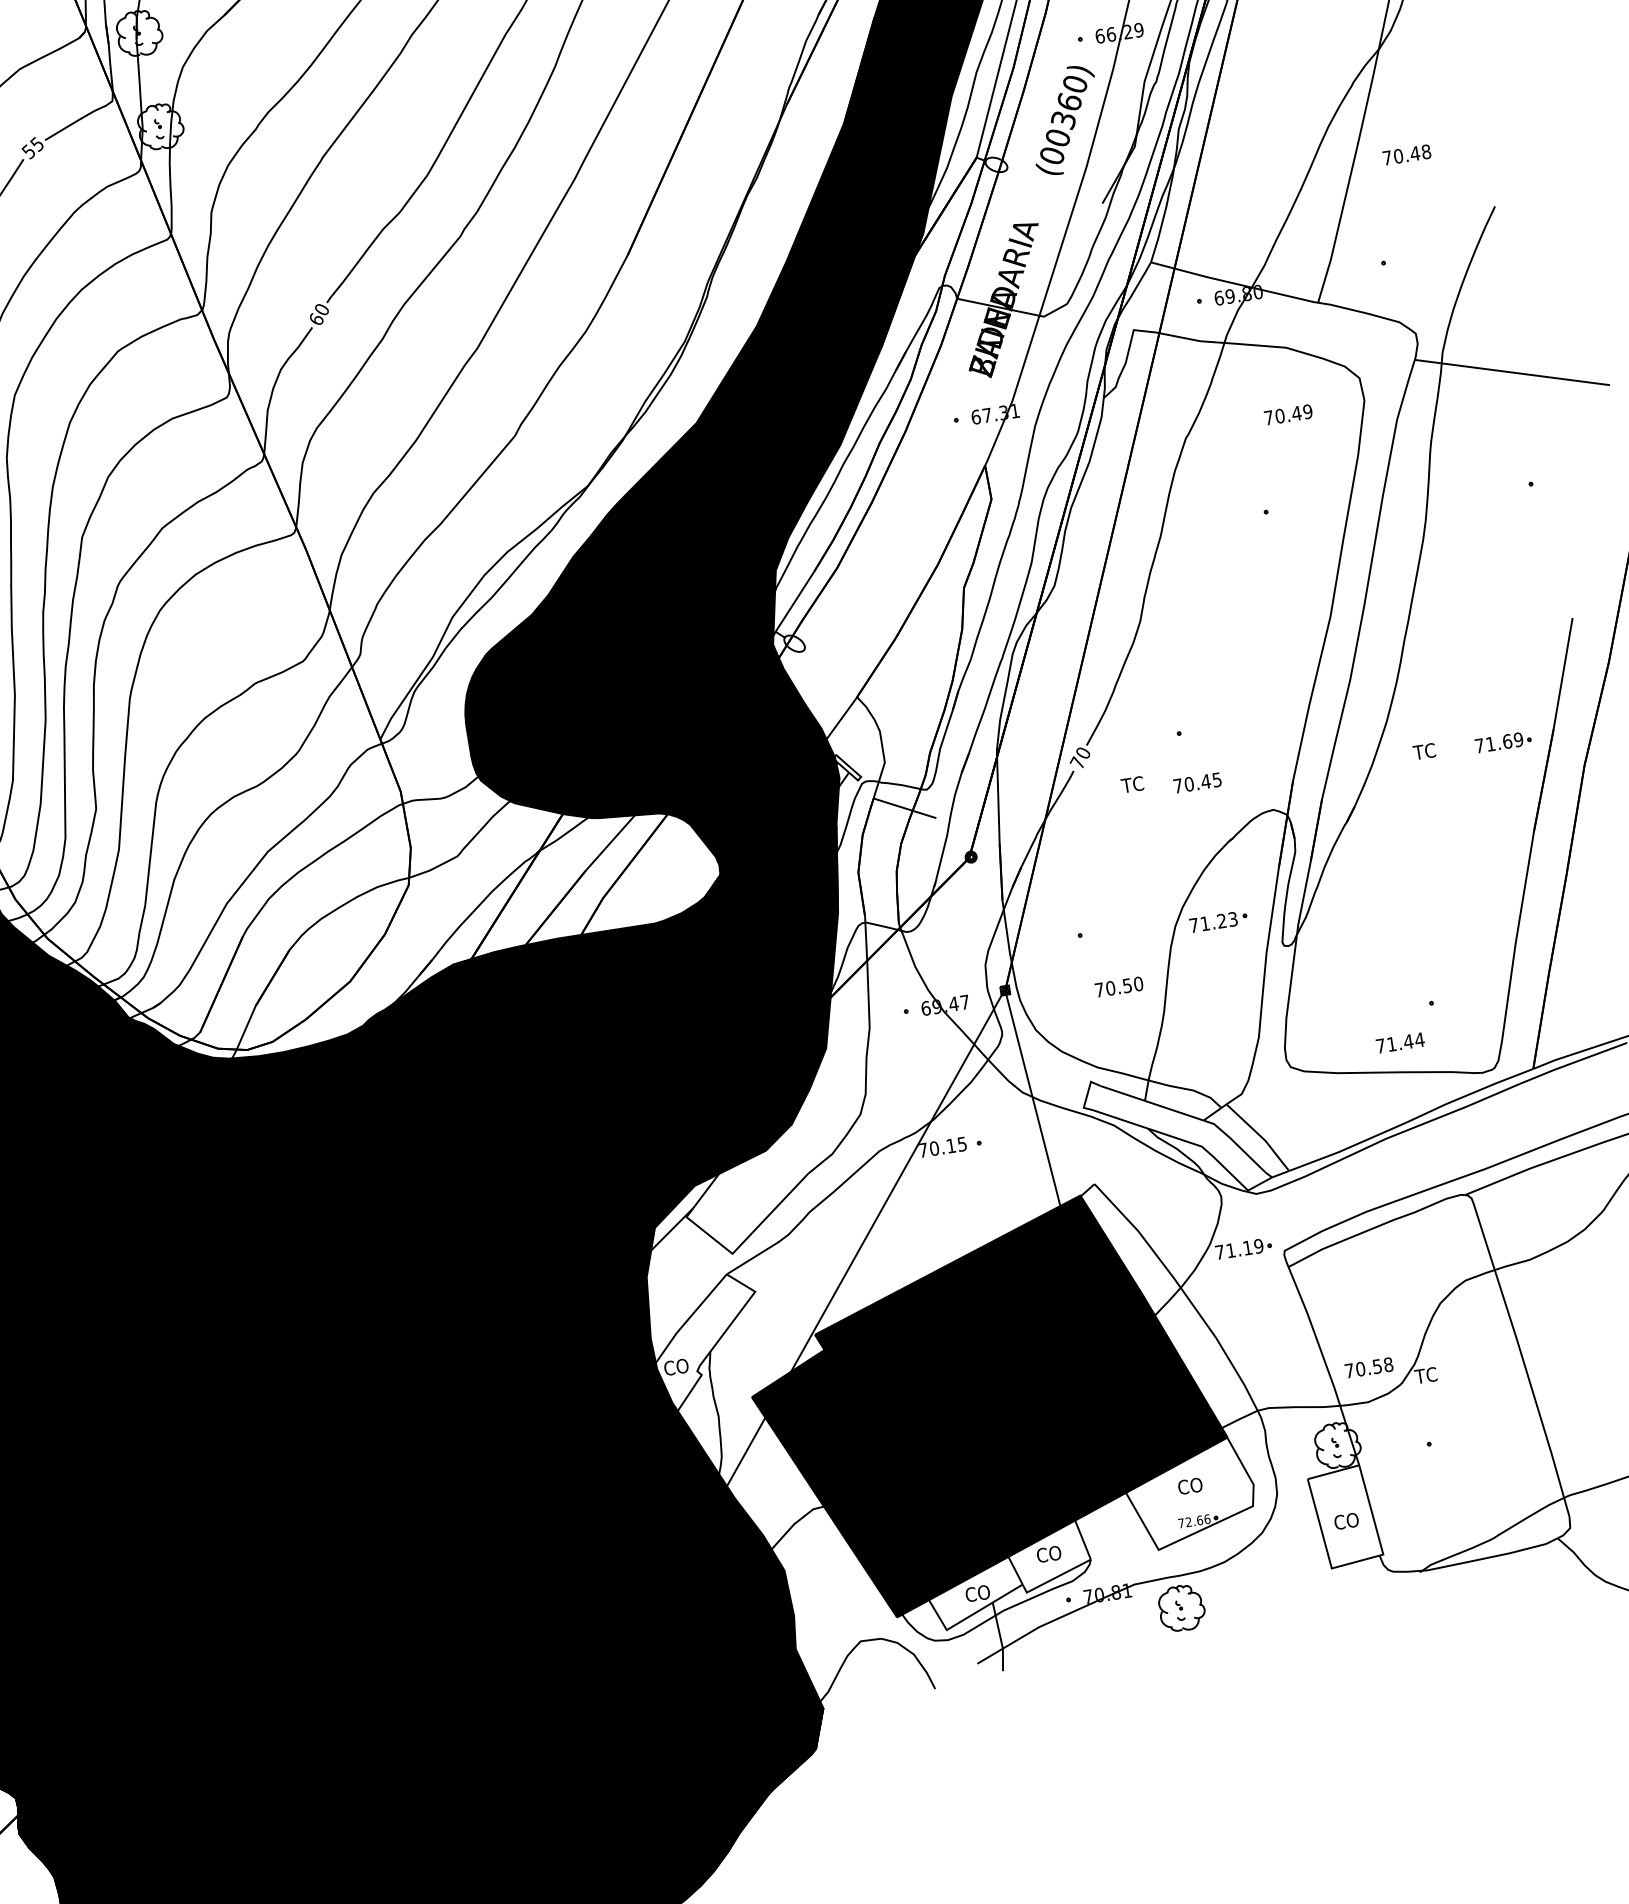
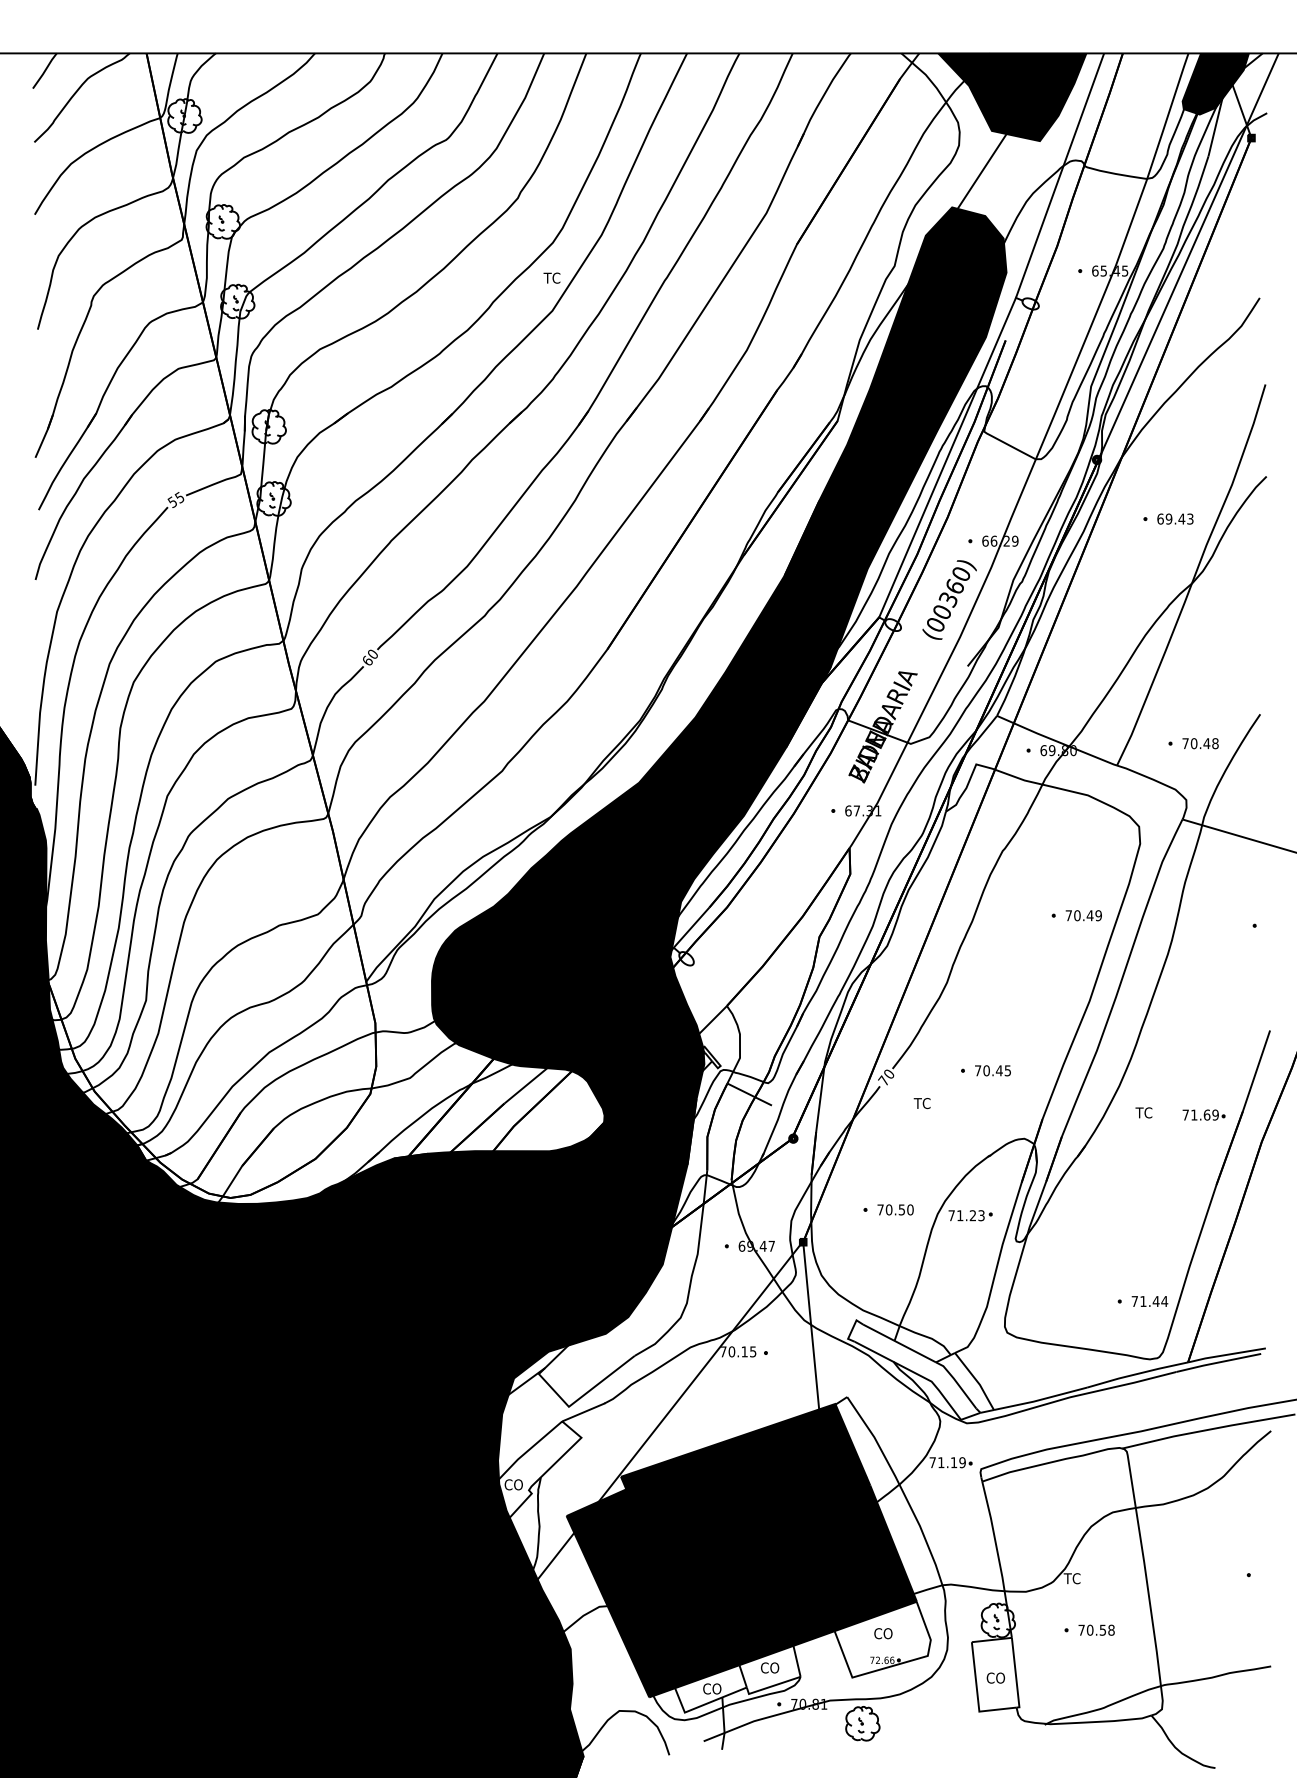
text: (1406, 154) -> (1200, 743), moved
text: (1288, 414) -> (1083, 915), moved
text: (1196, 782) -> (992, 1070), moved
text: (1118, 986) -> (895, 1209), moved
text: (1399, 1043) -> (1149, 1301), moved
text: (1368, 1366) -> (1096, 1629), moved

